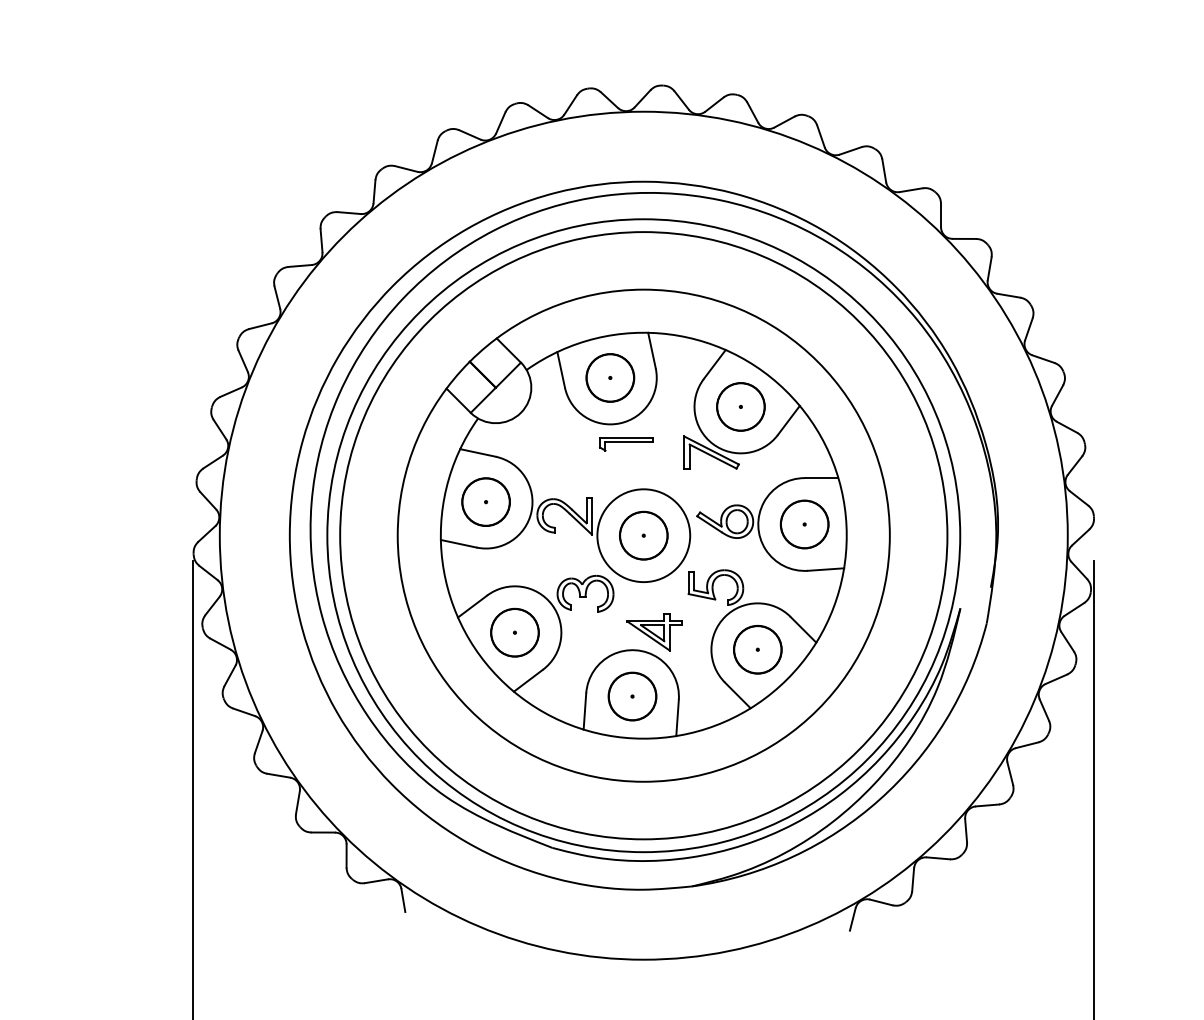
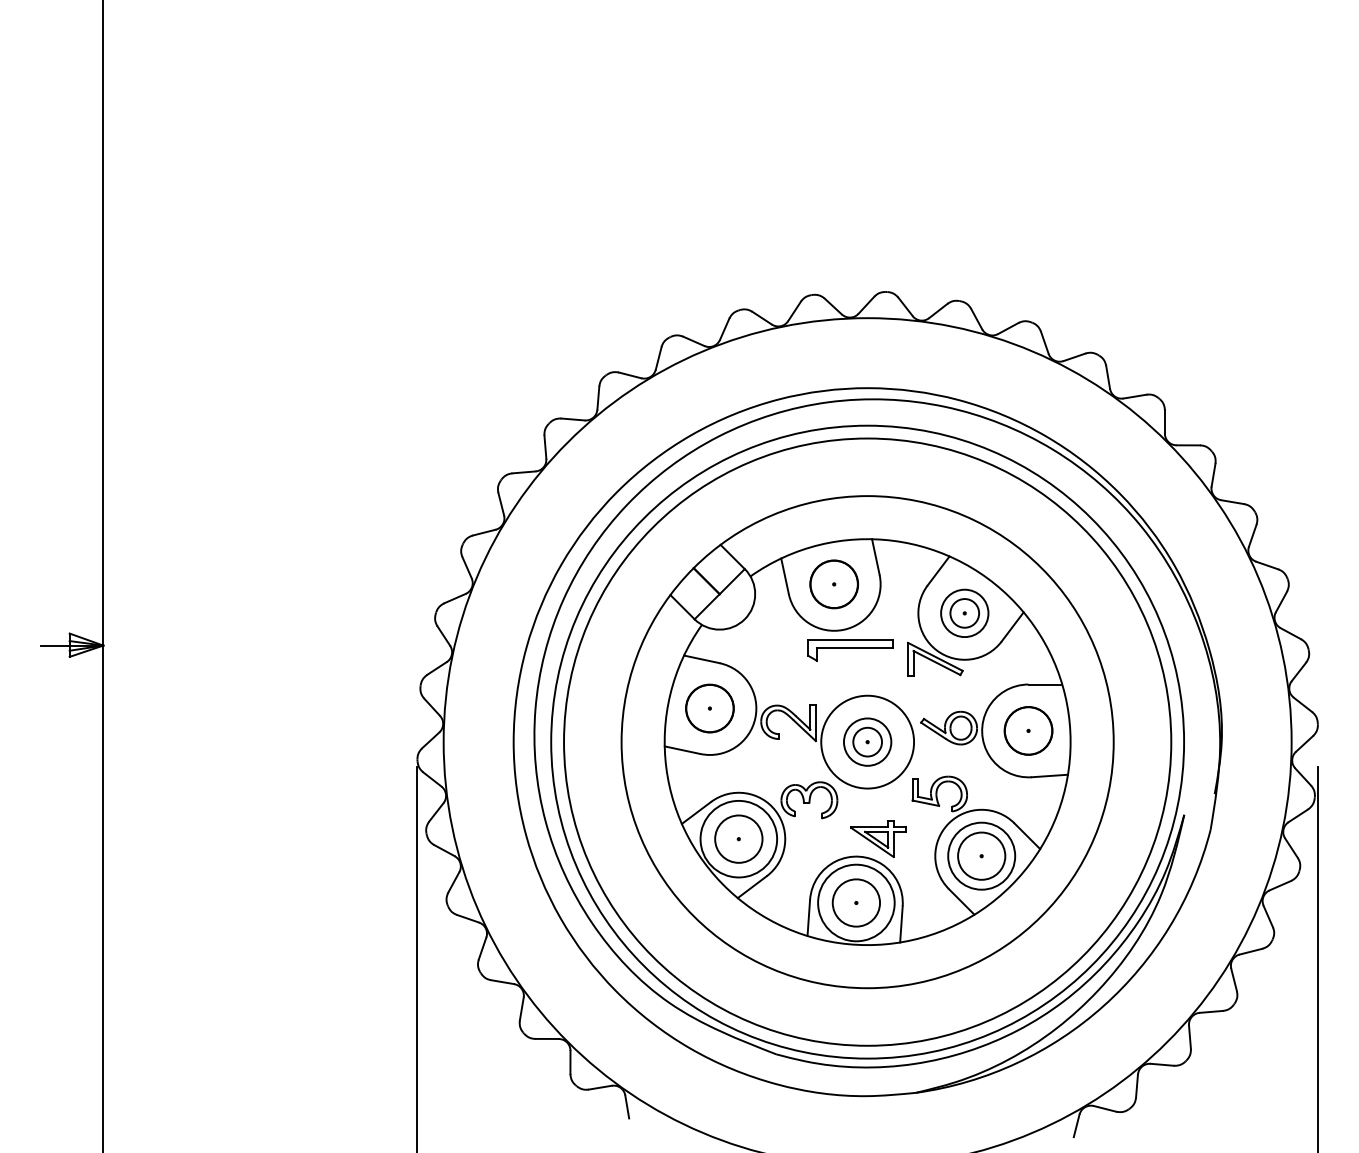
circle: (740, 407) -> (964, 613), size x0.6
part: (625, 444) -> (849, 650), size x1.6
circle: (643, 536) -> (867, 742), size x0.6
circle: (514, 633) -> (738, 839), size x1.6
circle: (757, 650) -> (981, 856), size x1.4
circle: (632, 696) -> (856, 902), size x1.6

